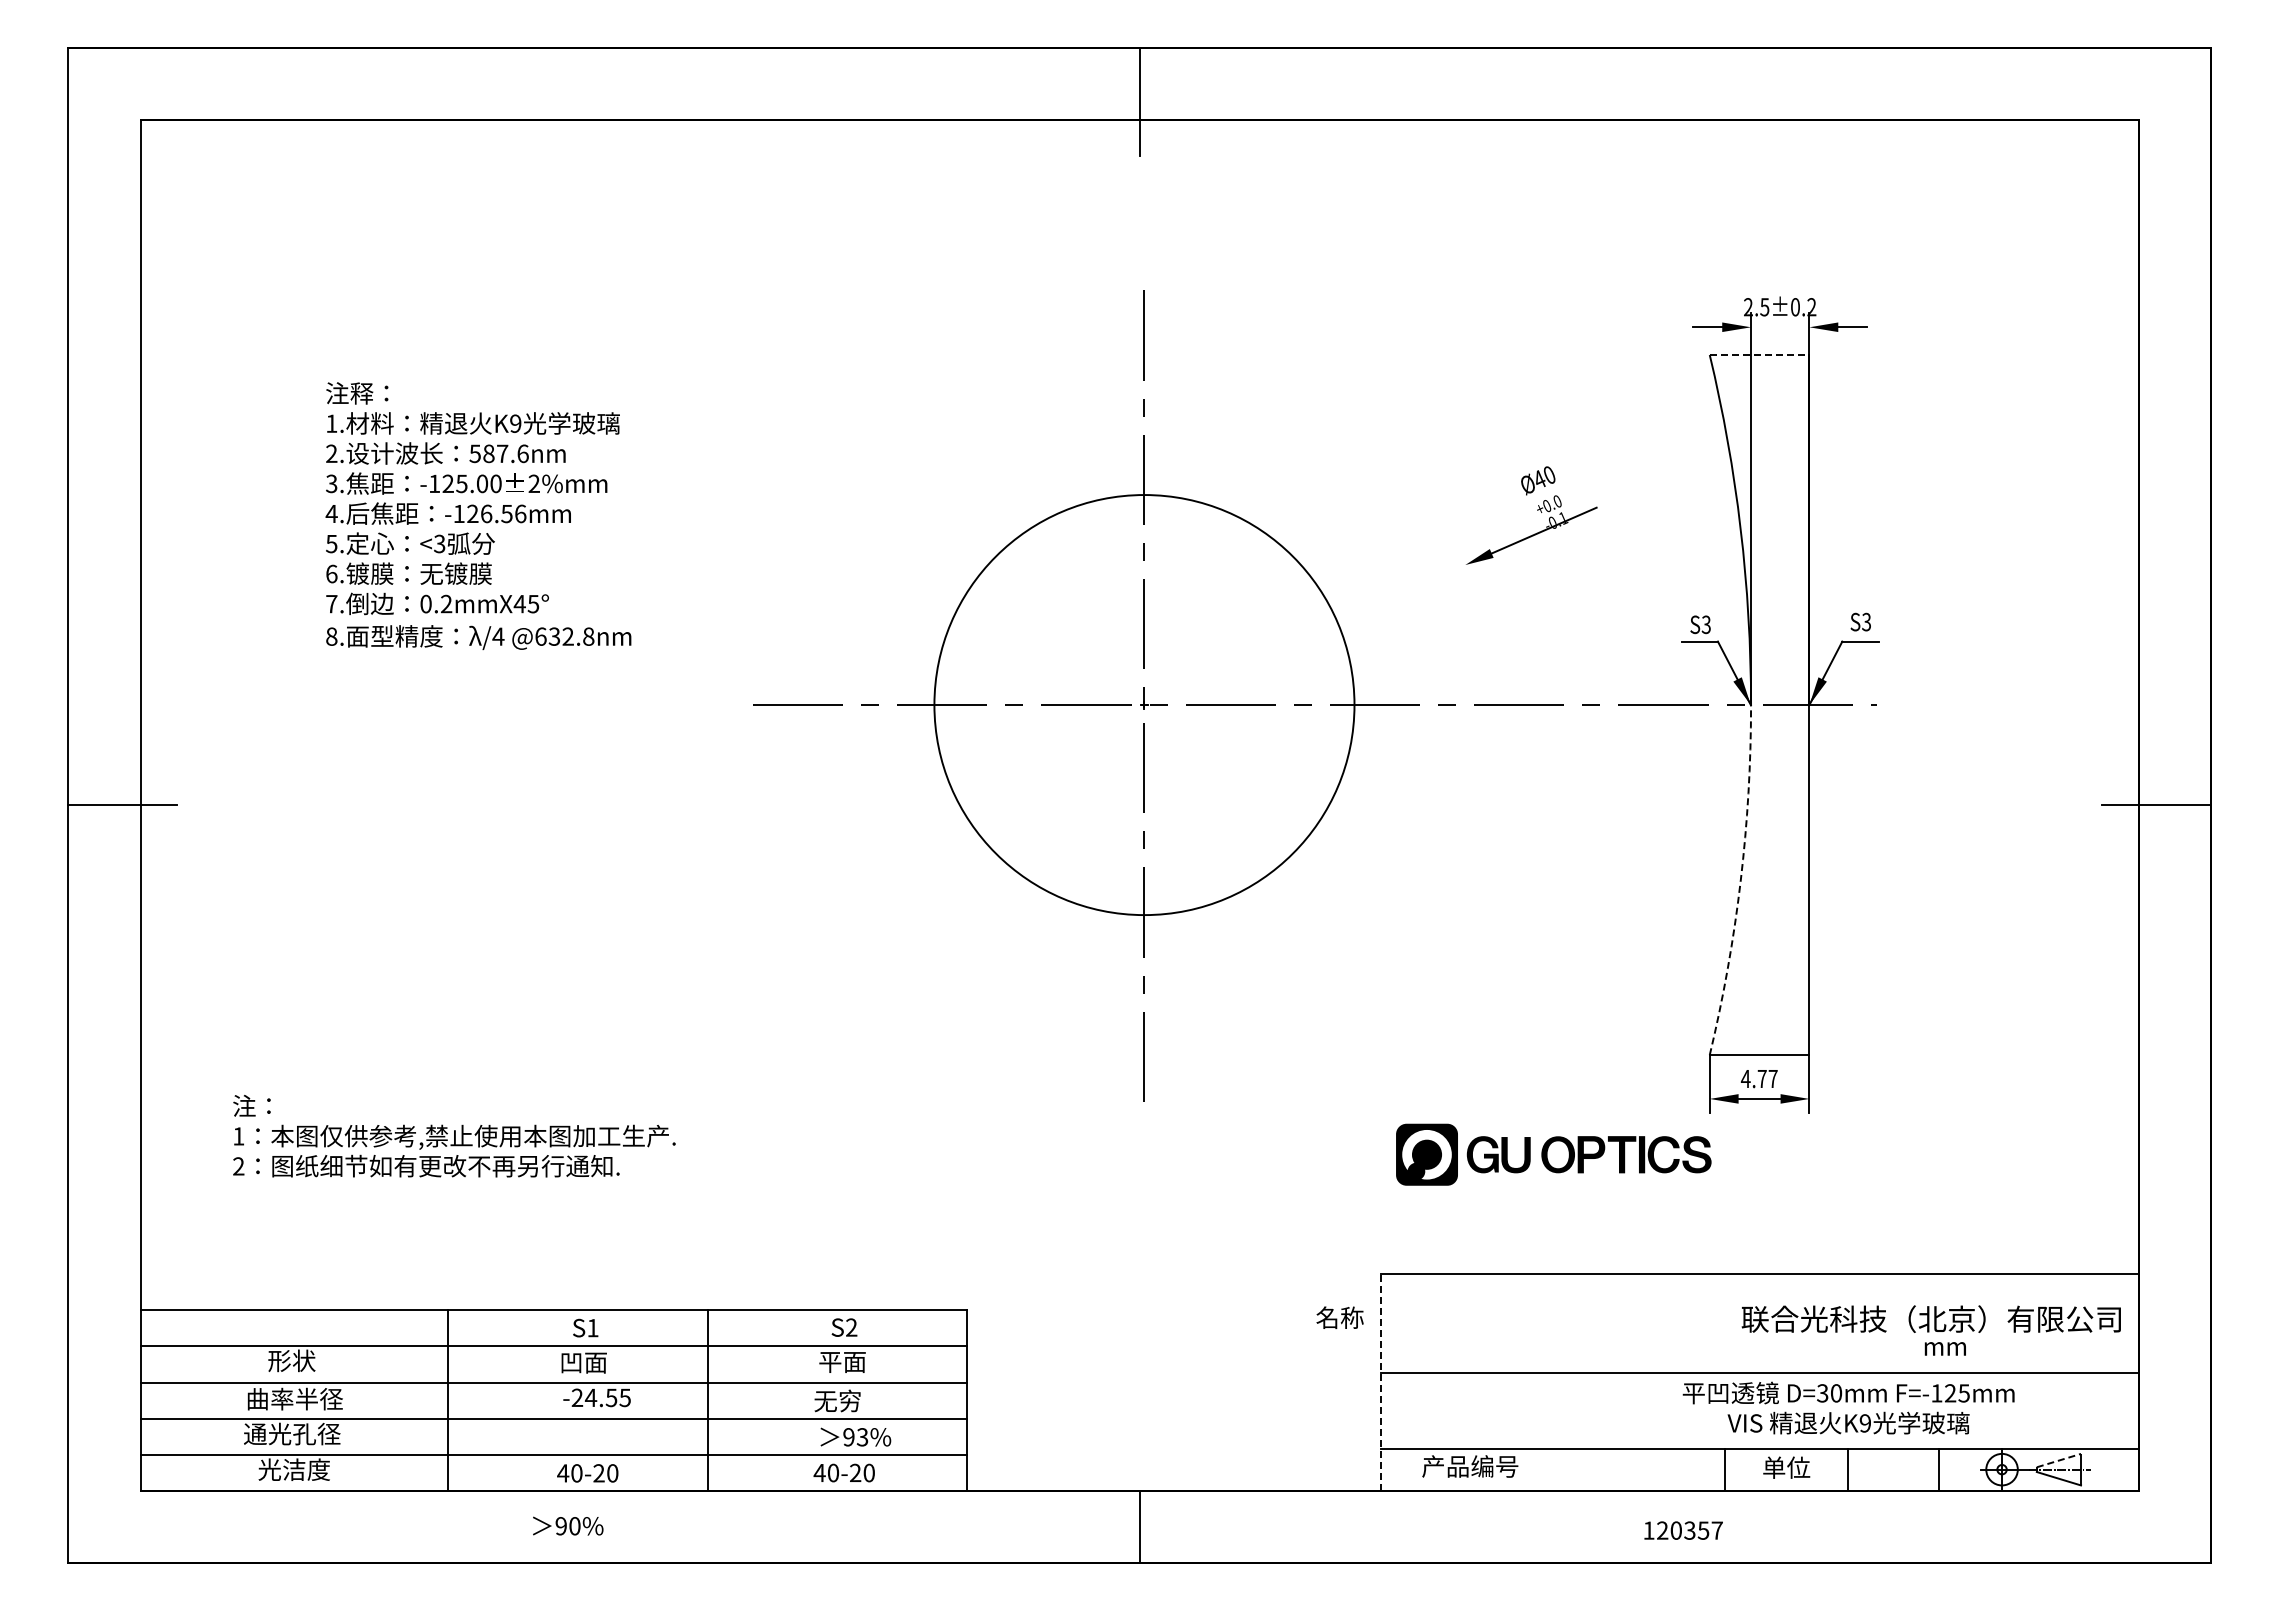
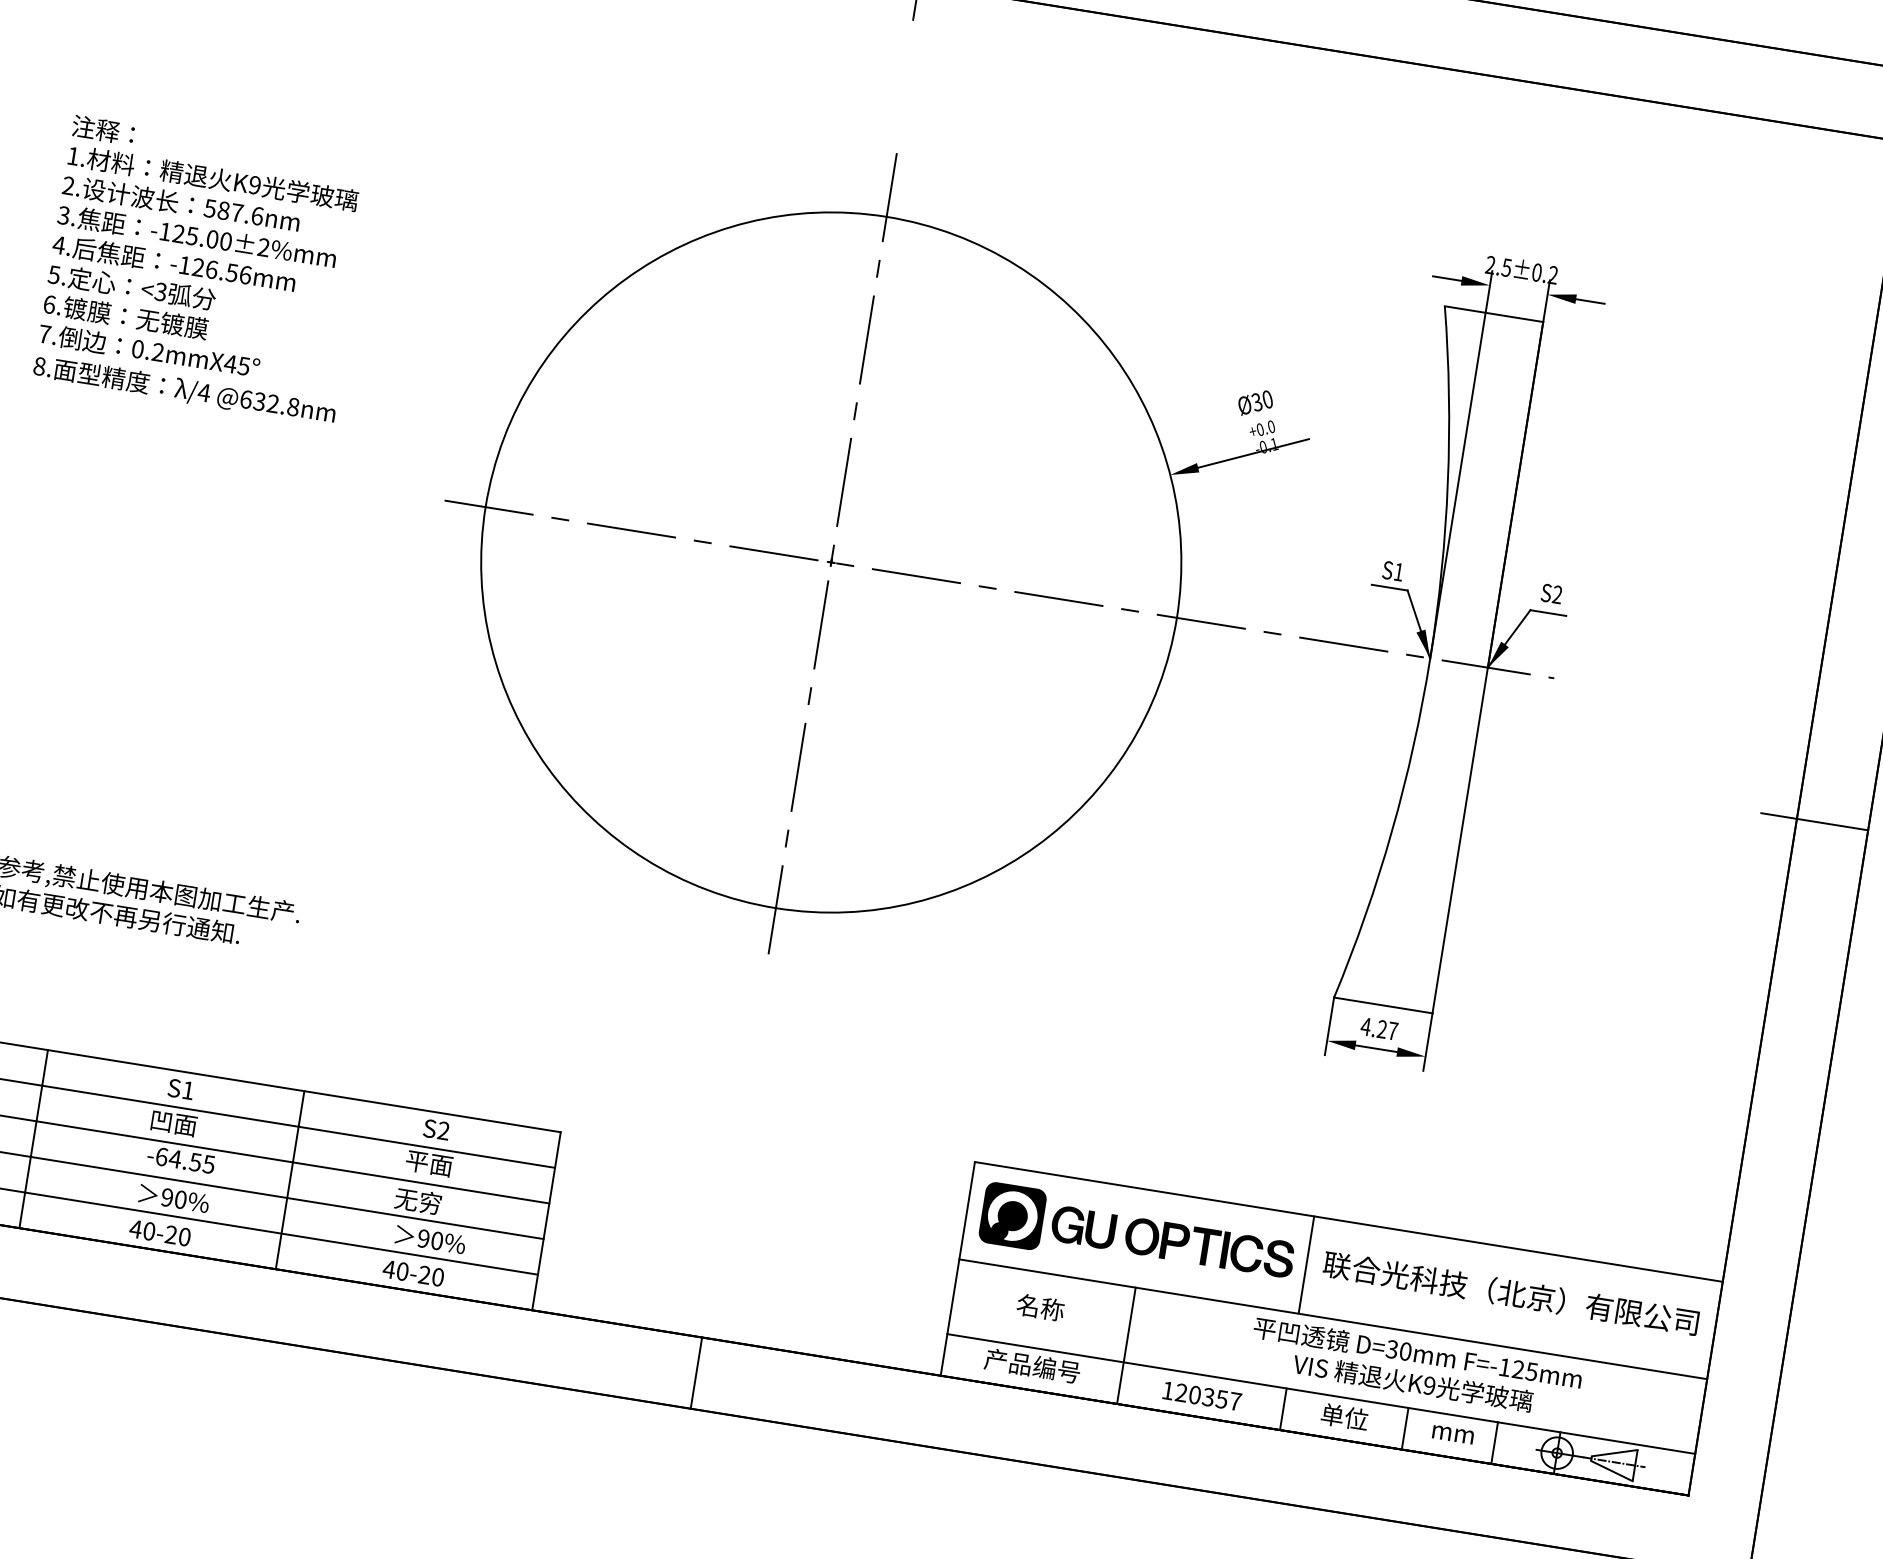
line: (1759, 355) -> (1493, 314), dashed -> solid
text: (1539, 479) -> (1257, 402), Ø40 -> Ø30
text: (1866, 622) -> (1557, 595), S3 -> S2
text: (1705, 624) -> (1398, 571), S3 -> S1
circle: (1144, 705) -> (831, 562), size x1.67
arc: (1740, 881) -> (1391, 830), dashed -> solid
text: (1761, 1078) -> (1381, 1028), 4.77 -> 4.27
part: (1553, 1154) -> (1137, 1235), moved
text: (1339, 1317) -> (1040, 1307), moved
line: (1724, 1323) -> (1306, 1264), added
text: (1944, 1348) -> (1452, 1434), moved
line: (1381, 1382) -> (958, 1268), dashed -> solid
text: (577, 1397) -> (161, 1156), -24.55 -> -64.55
line: (1559, 1431) -> (1126, 1345), added
text: (862, 1437) -> (437, 1241), 93% -> 90%
line: (2059, 1460) -> (1615, 1453), dashed -> solid
text: (568, 1525) -> (174, 1198), moved
text: (1683, 1530) -> (1202, 1396), moved

